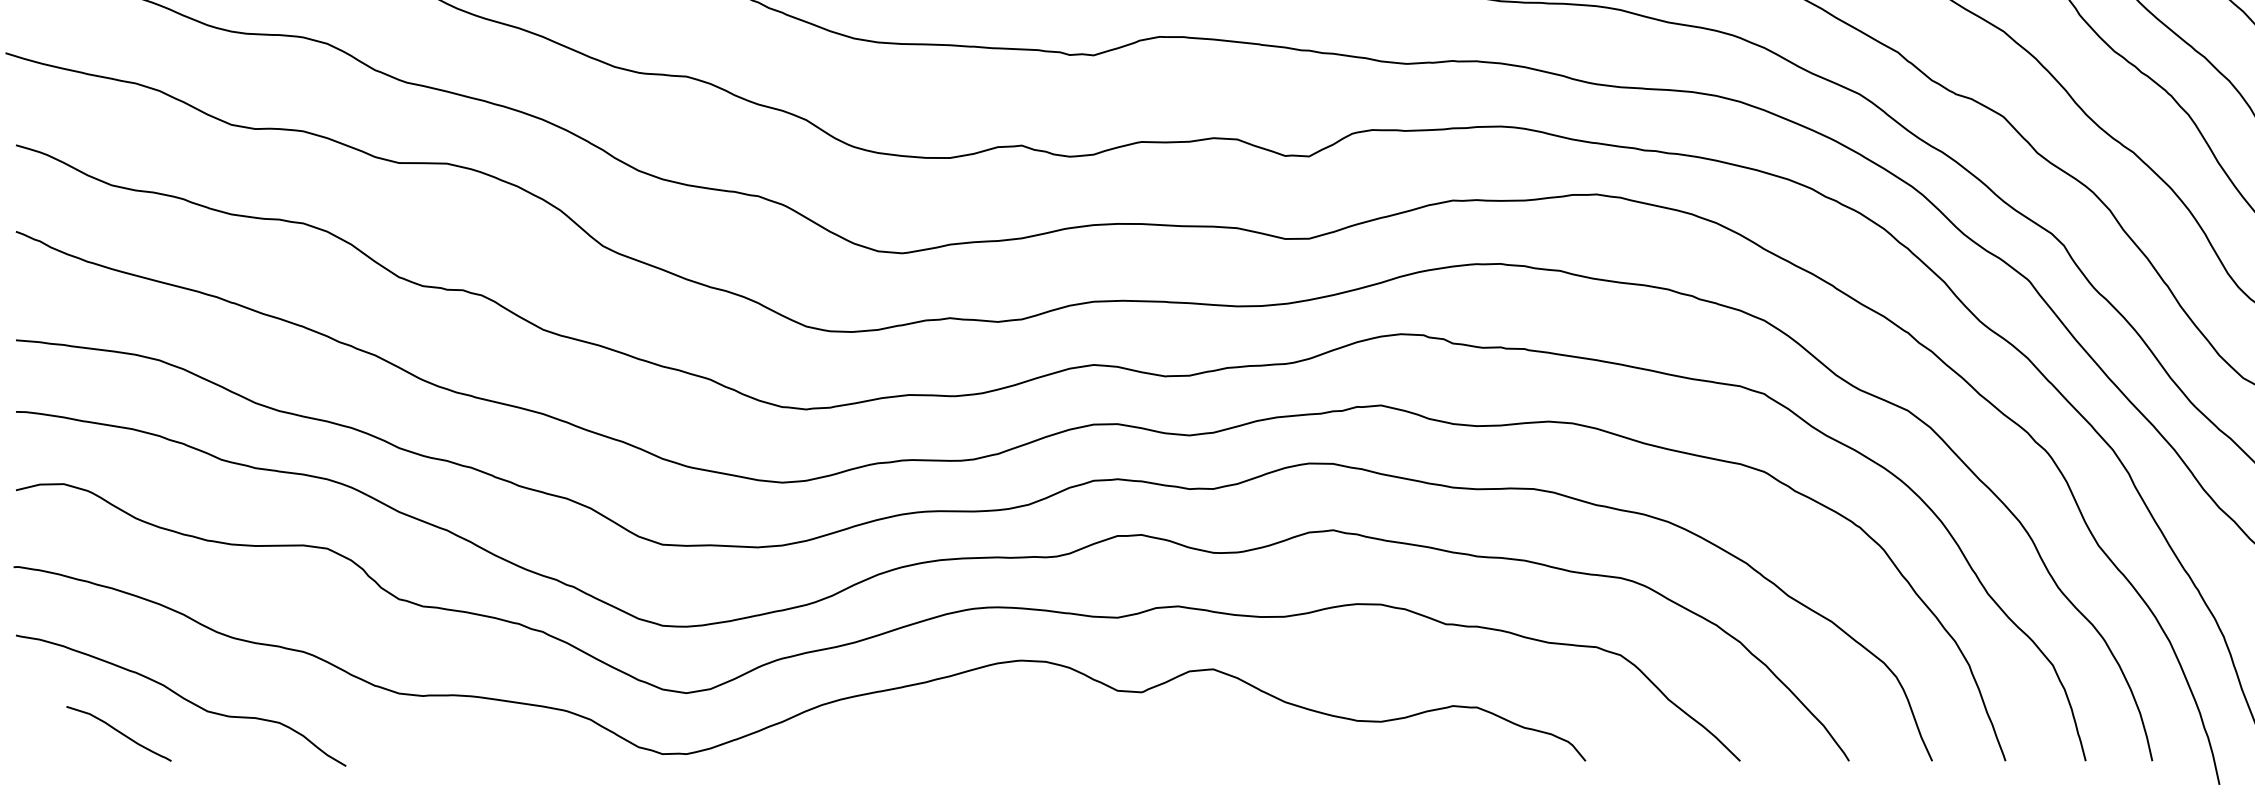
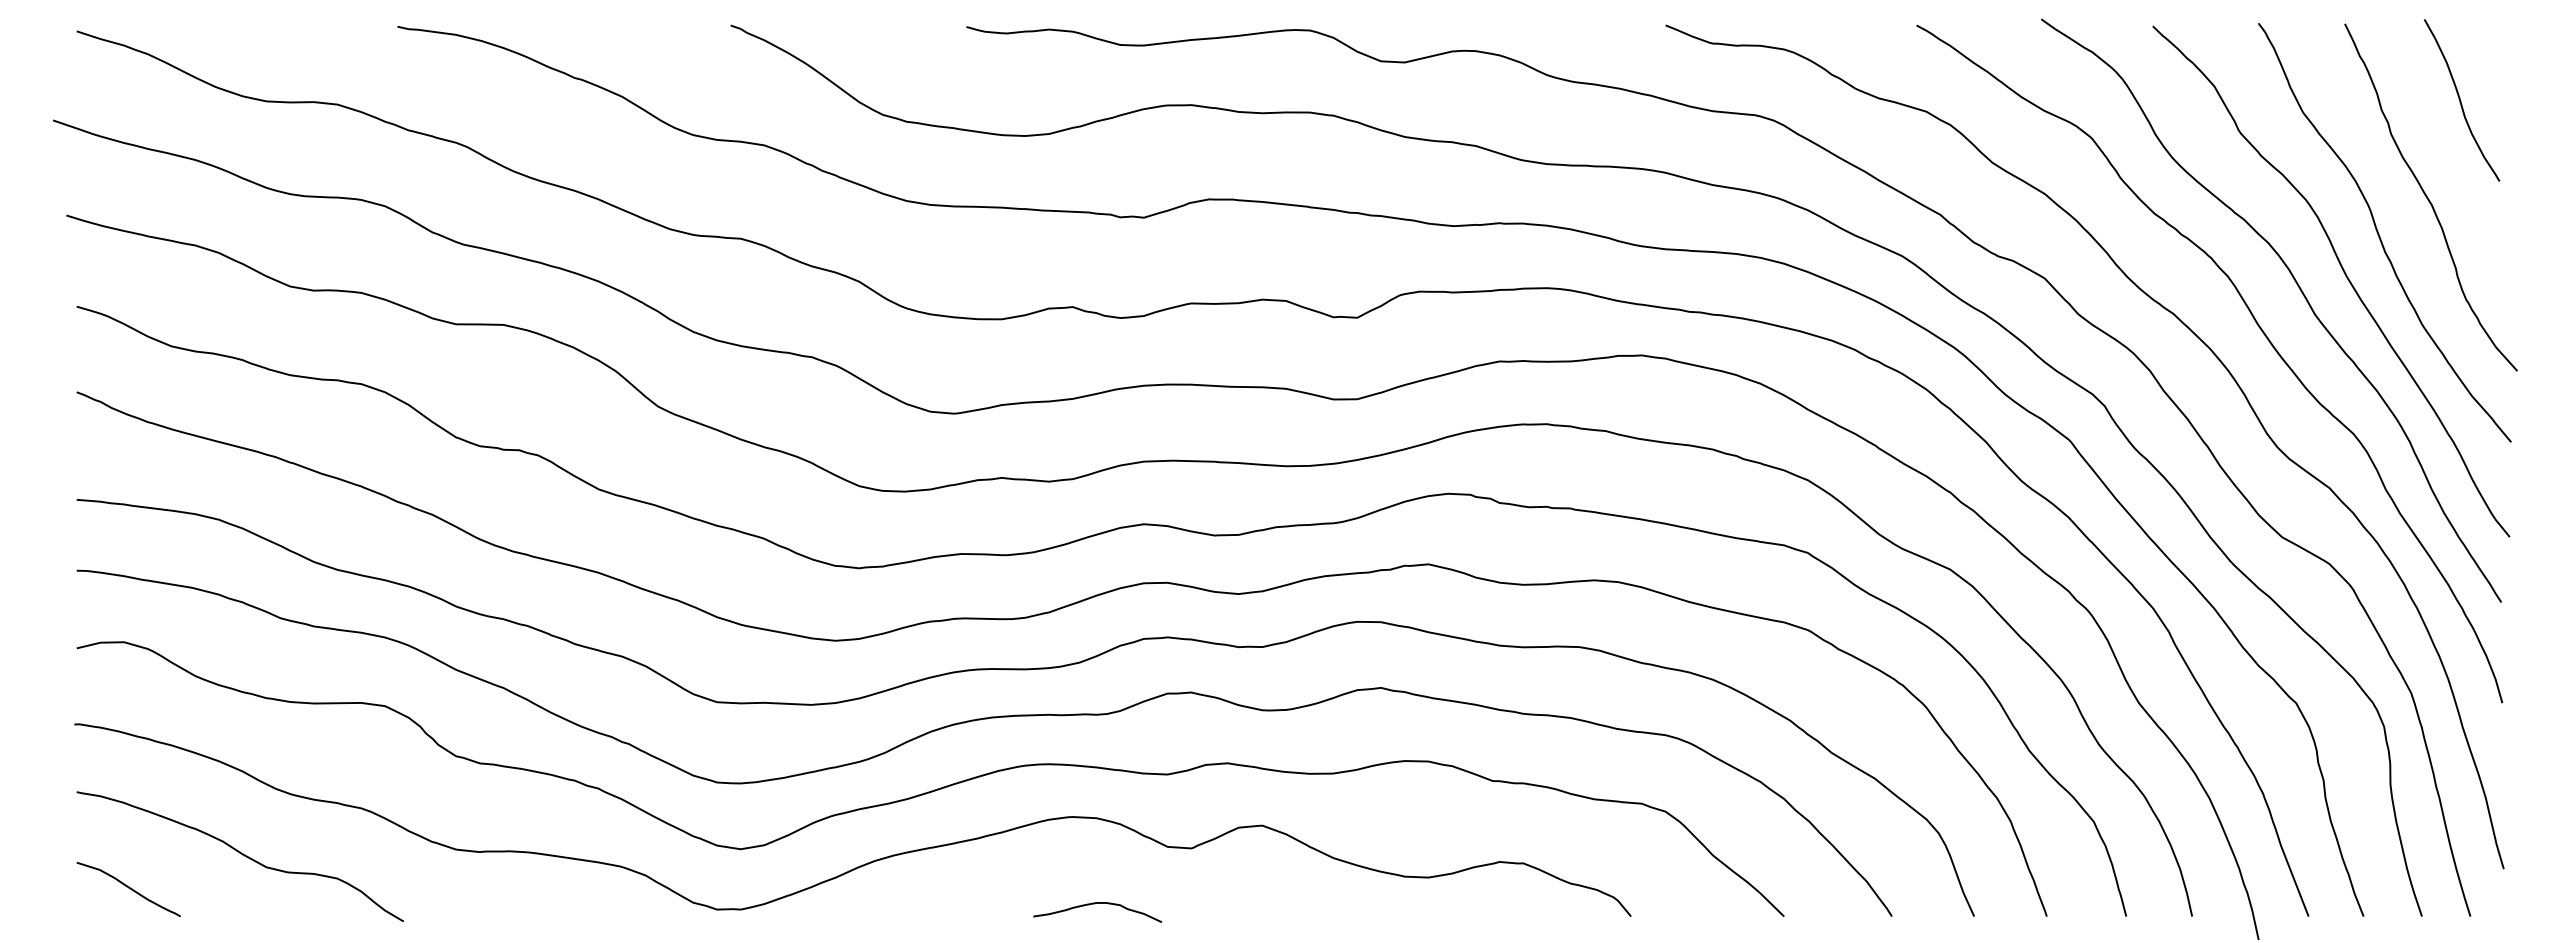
curve: (118, 732) -> (128, 888), moved
curve: (1044, 748) -> (1095, 904), added

